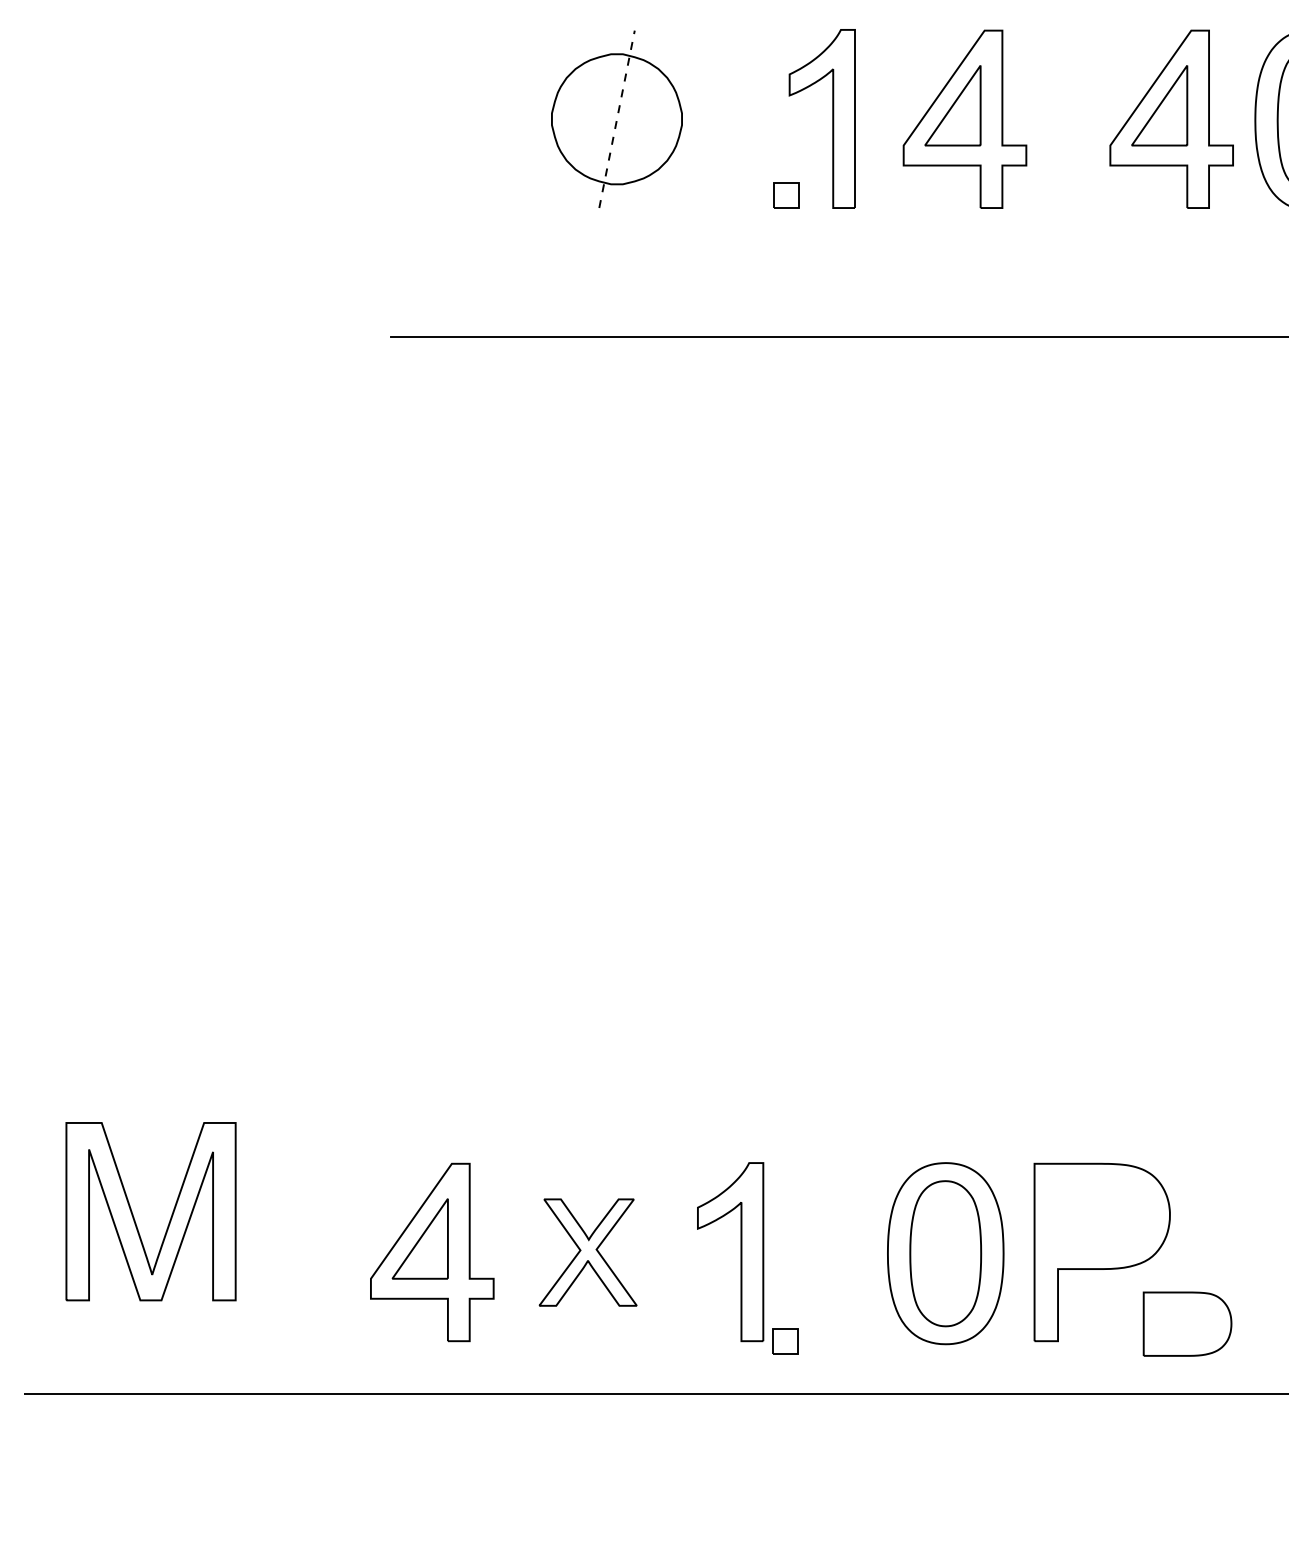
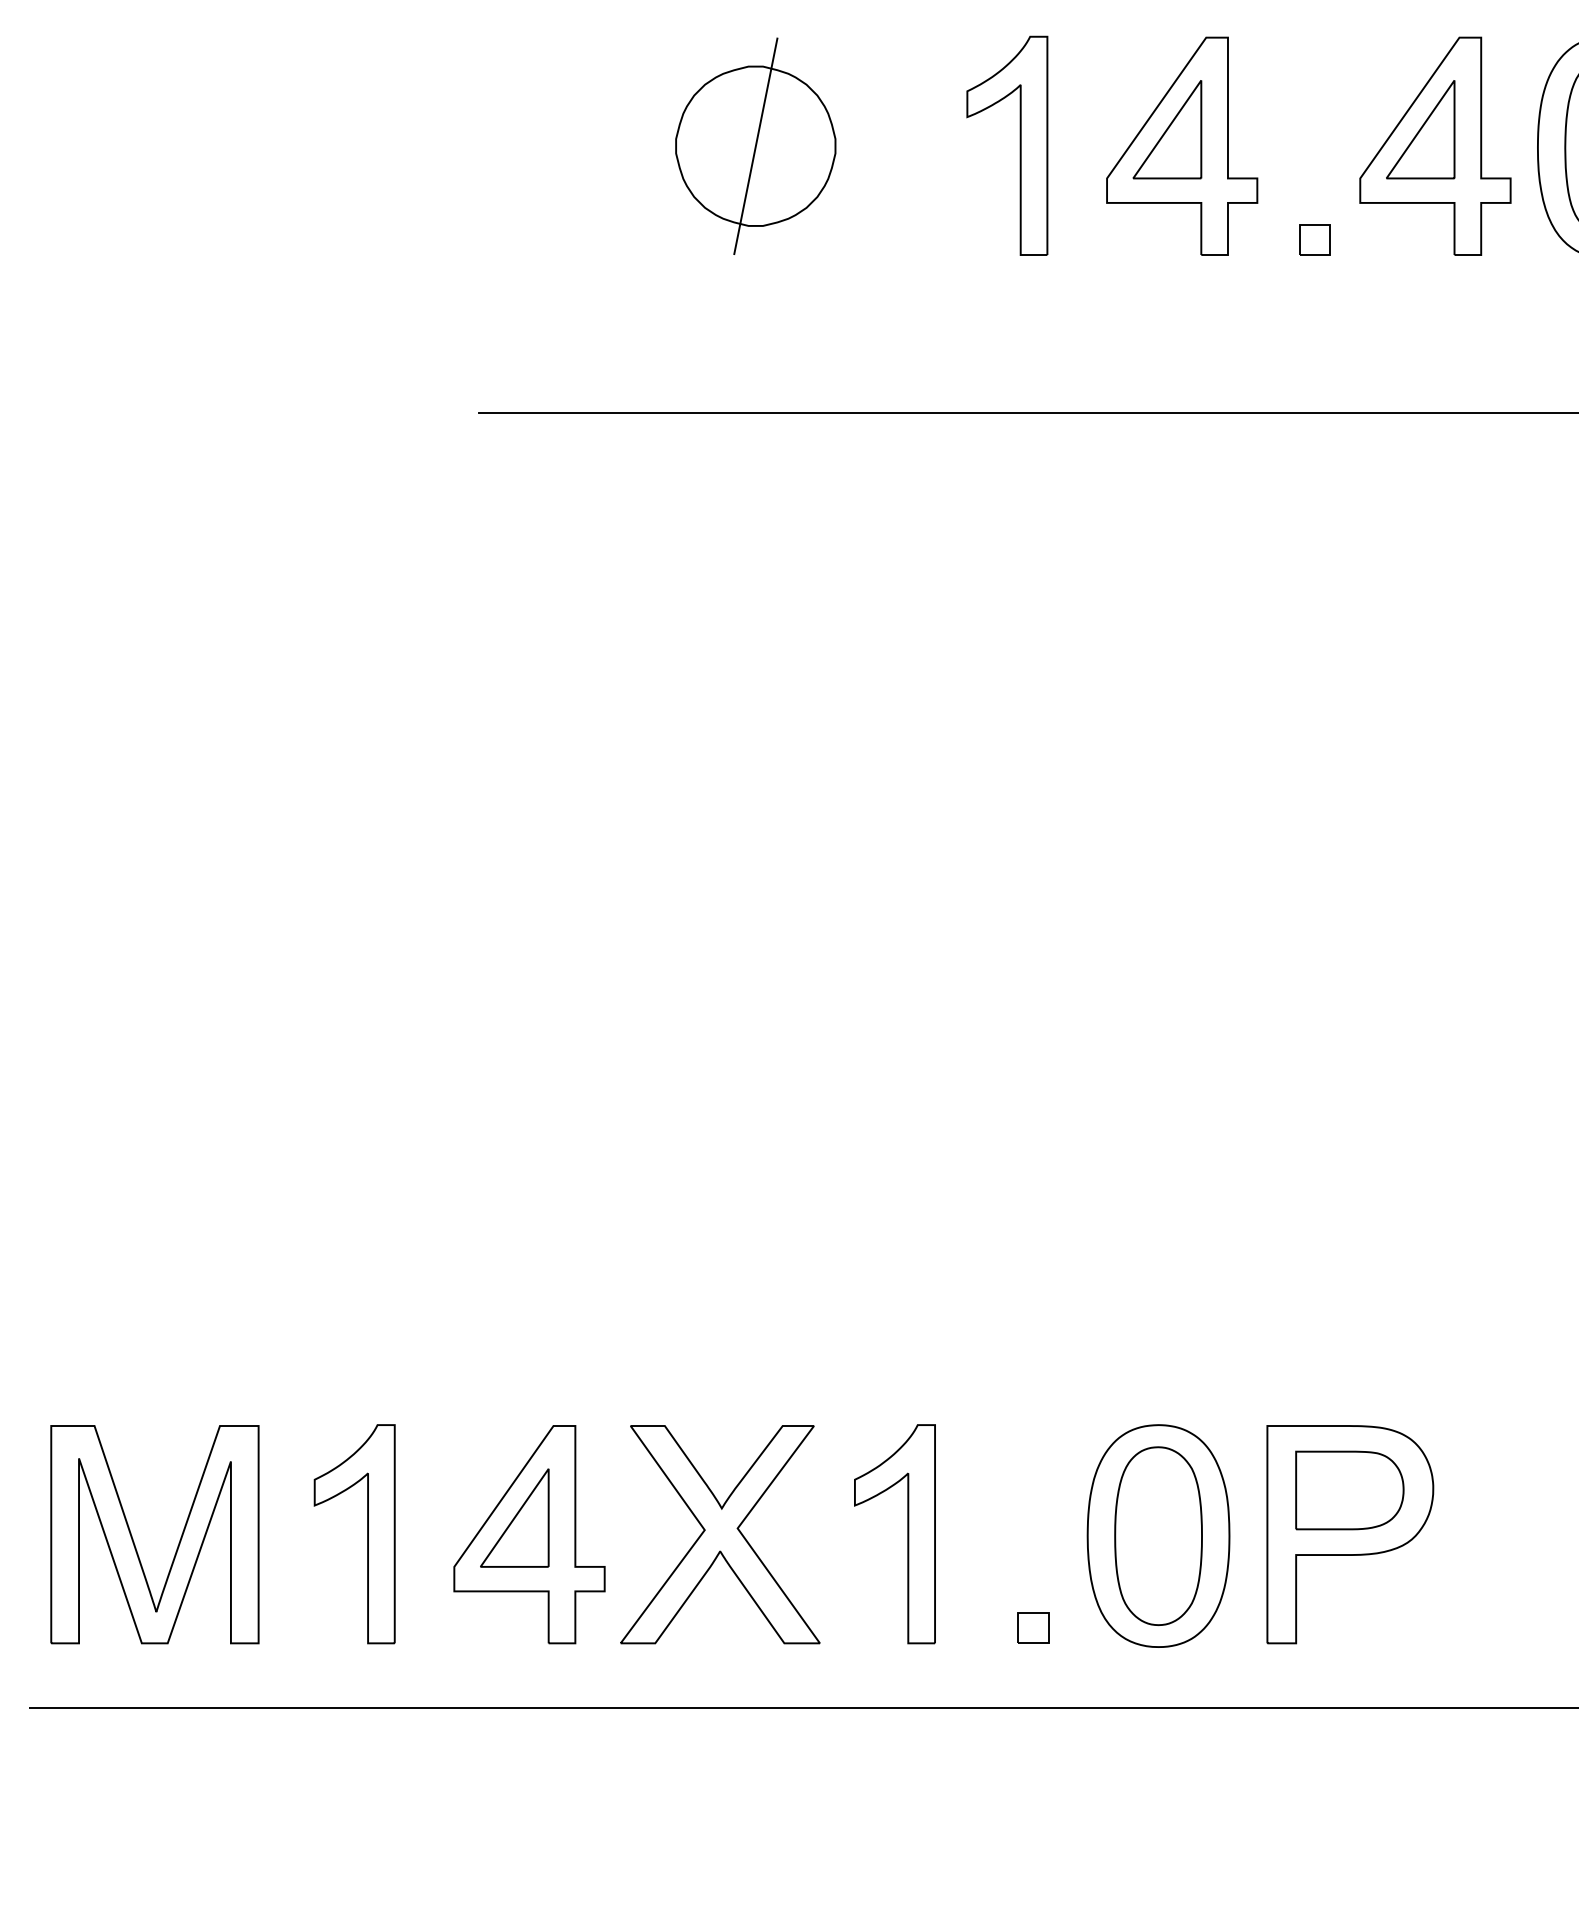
line: (616, 119) -> (755, 146), dashed -> solid
part: (786, 195) -> (1314, 239), moved
part: (134, 1217) -> (134, 1541), moved
part: (300, 1252) -> (367, 1534), added
part: (588, 1252) -> (720, 1534), size x1.67
part: (1187, 1324) -> (1349, 1490), moved
part: (785, 1341) -> (1033, 1627), moved

